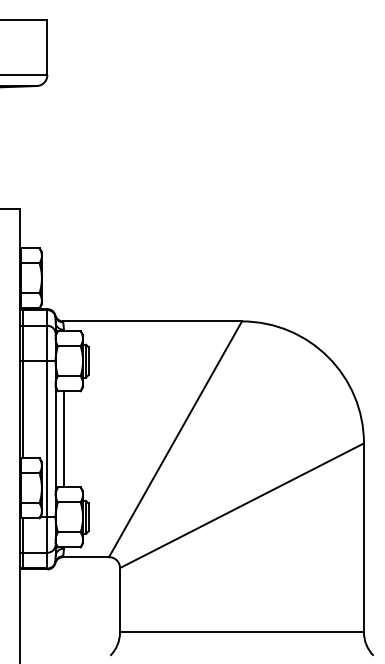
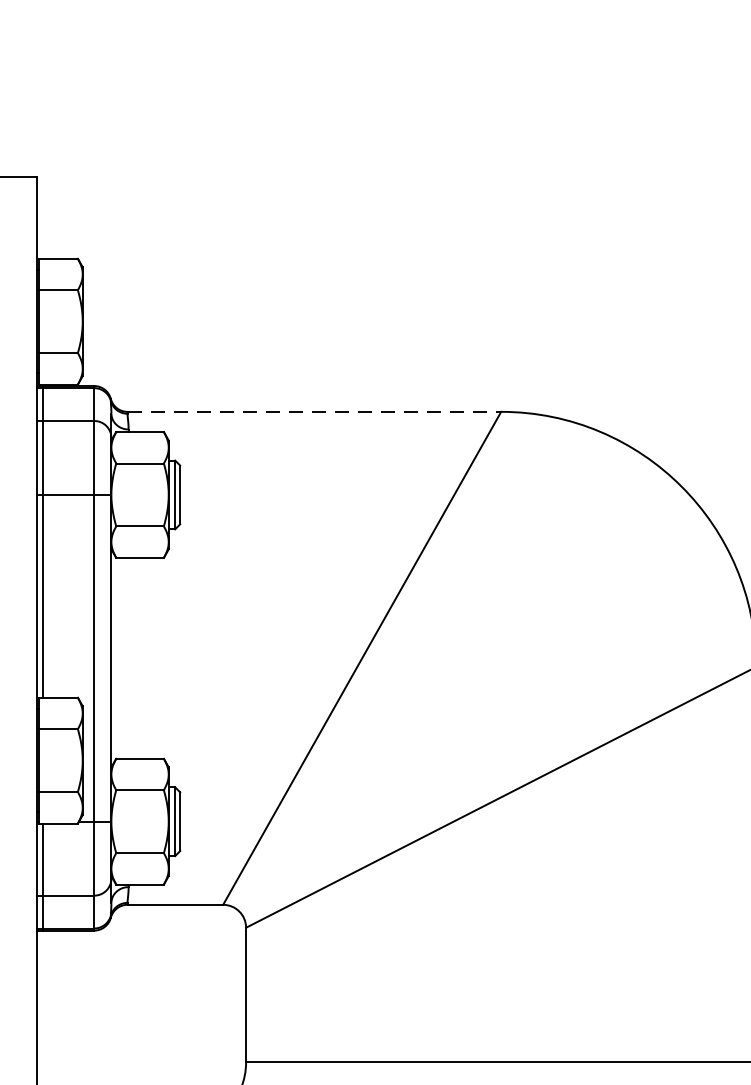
line: (153, 321) -> (316, 412), solid -> dashed
line: (63, 439) -> (127, 658), removed

